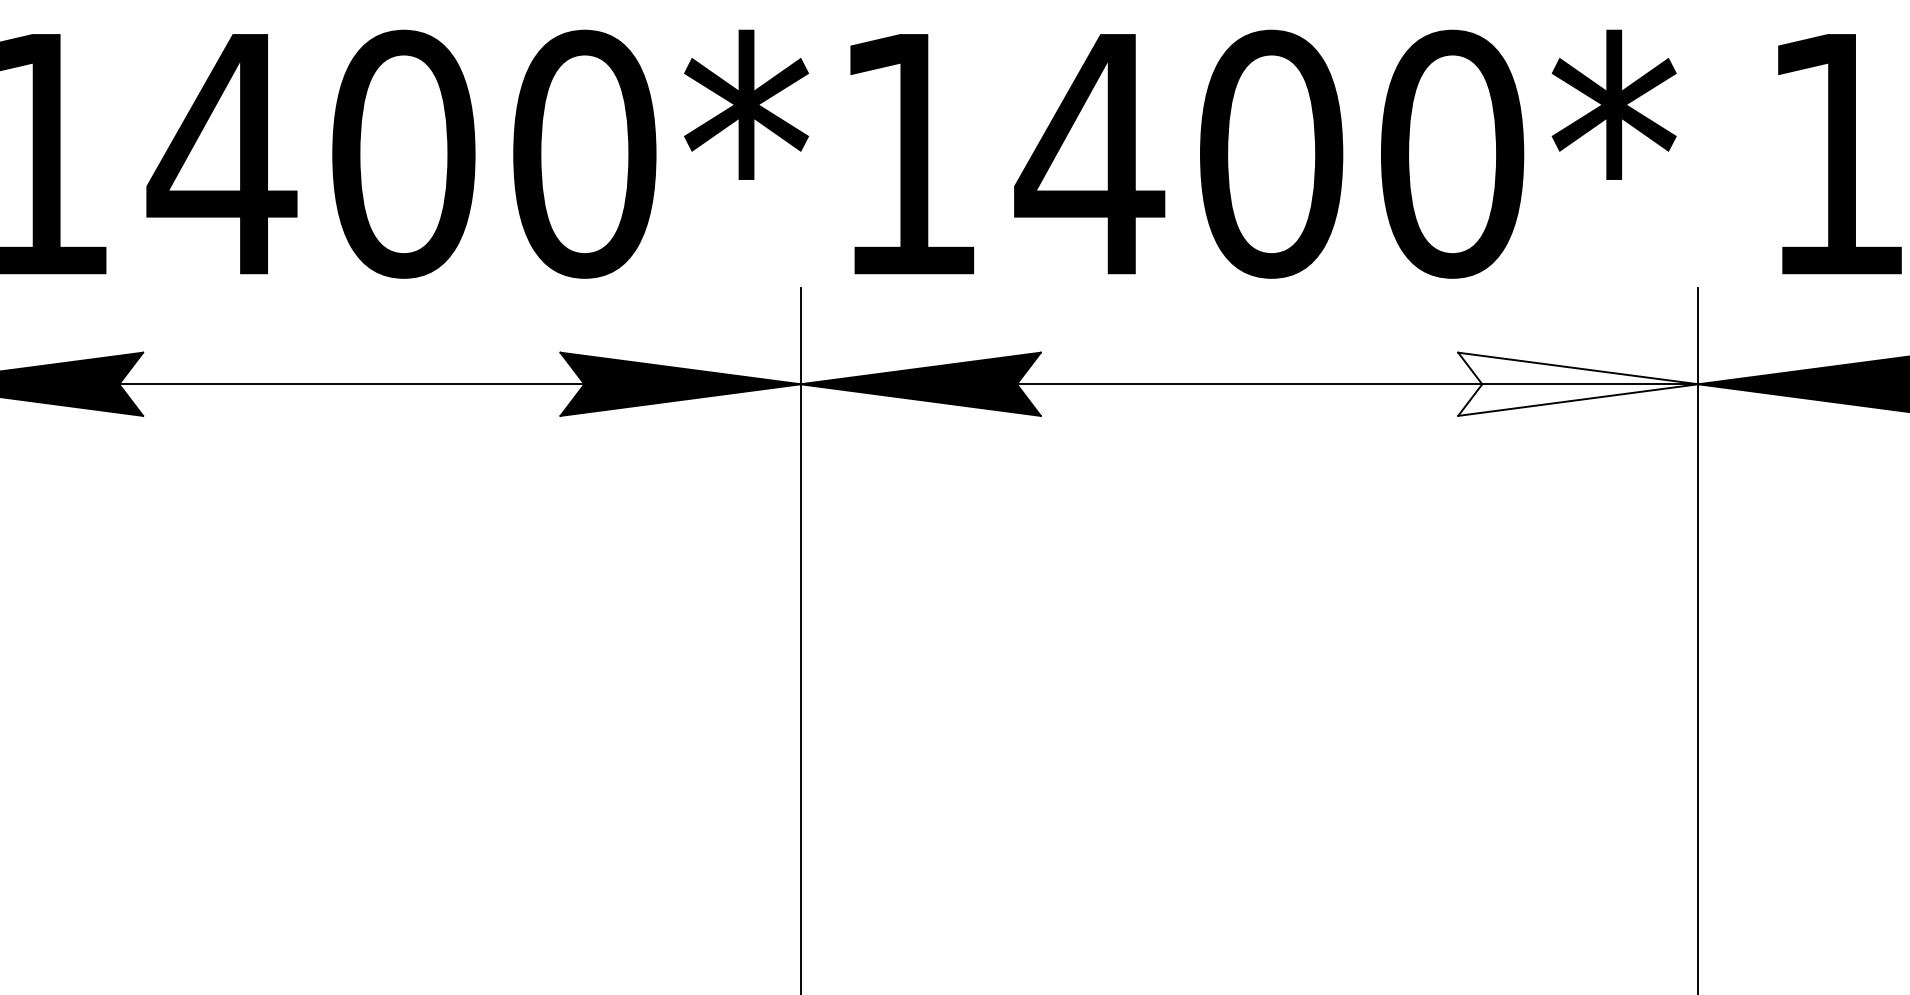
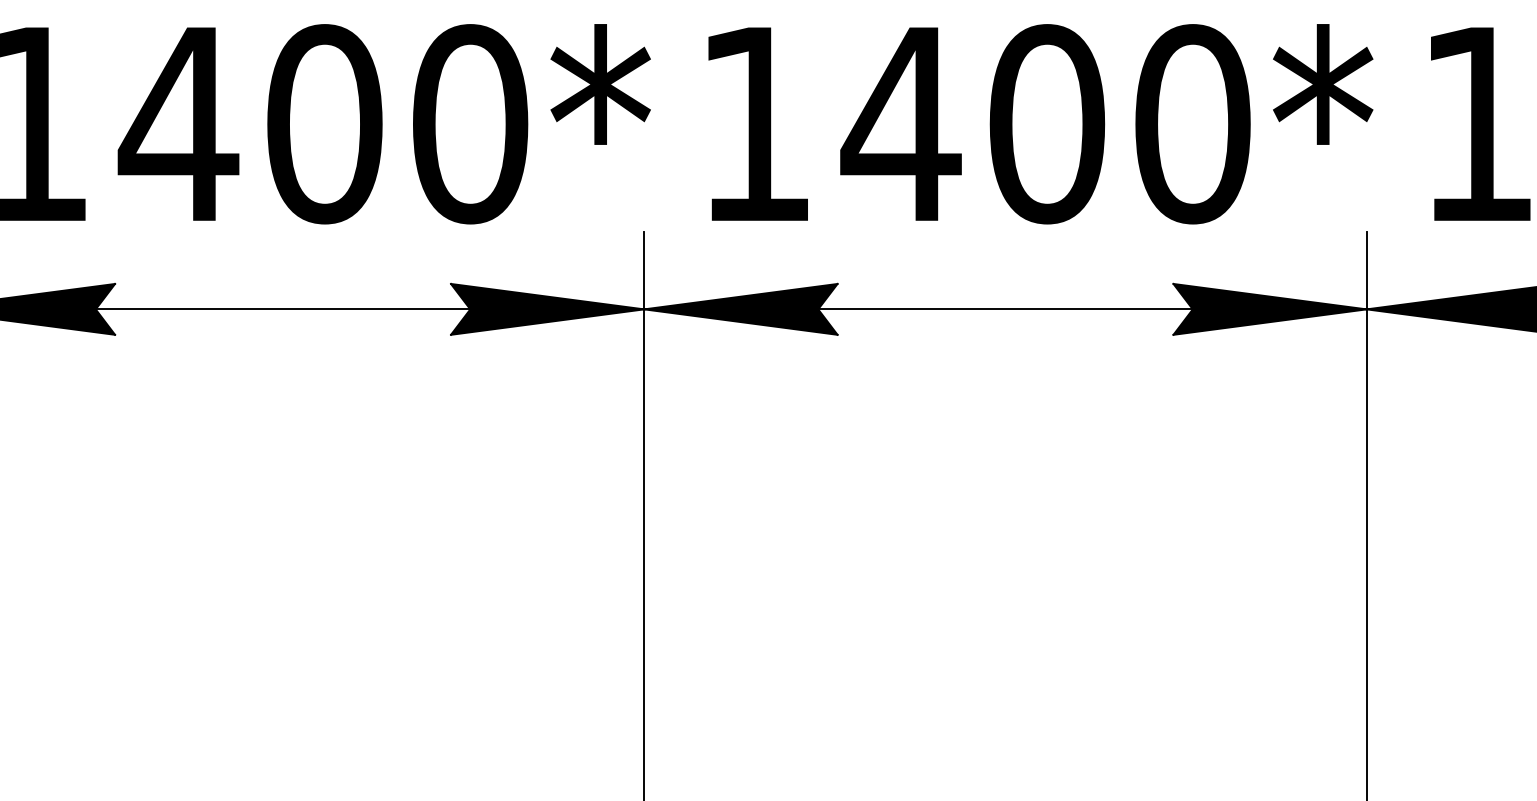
text: (1263, 153) -> (1040, 123), moved
fill: (1578, 383) -> (1270, 308), added

